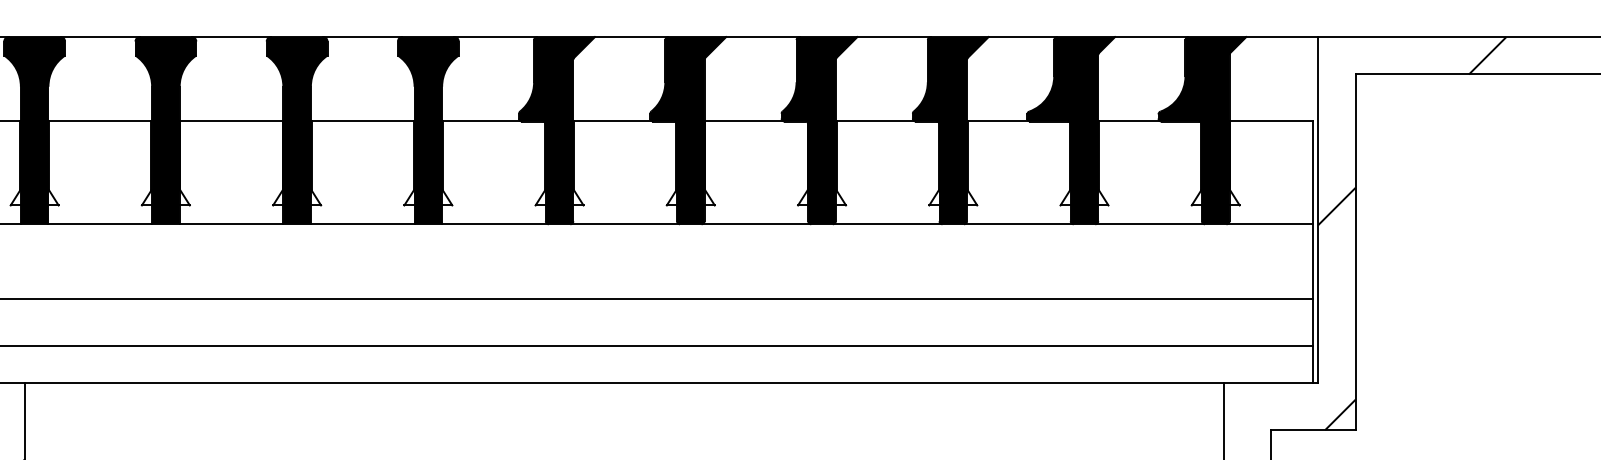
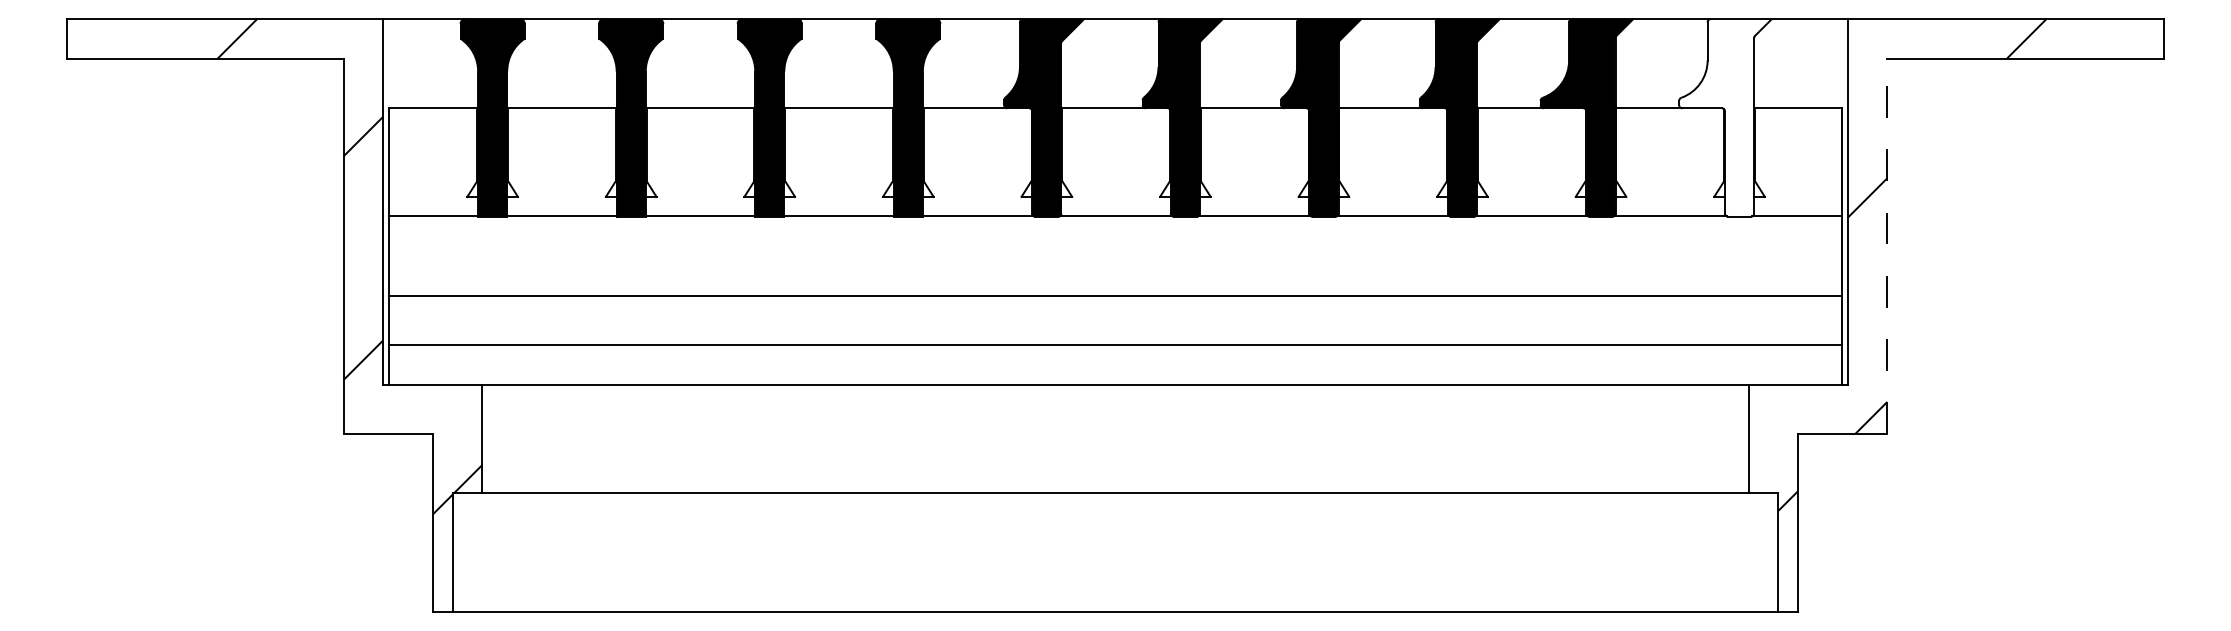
fill: (1202, 130) -> (1725, 117), removed
line: (1355, 252) -> (1887, 246), solid -> dashed

